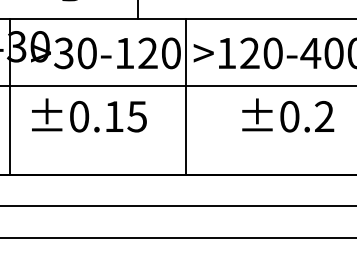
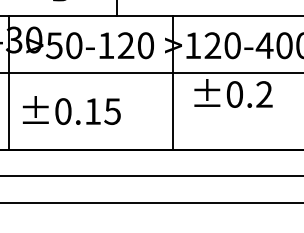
text: (63, 52) -> (54, 44), 30-120 -> 50-120
line: (185, 96) -> (172, 82), moved
text: (89, 115) -> (71, 110), moved
text: (288, 115) -> (233, 93), moved

